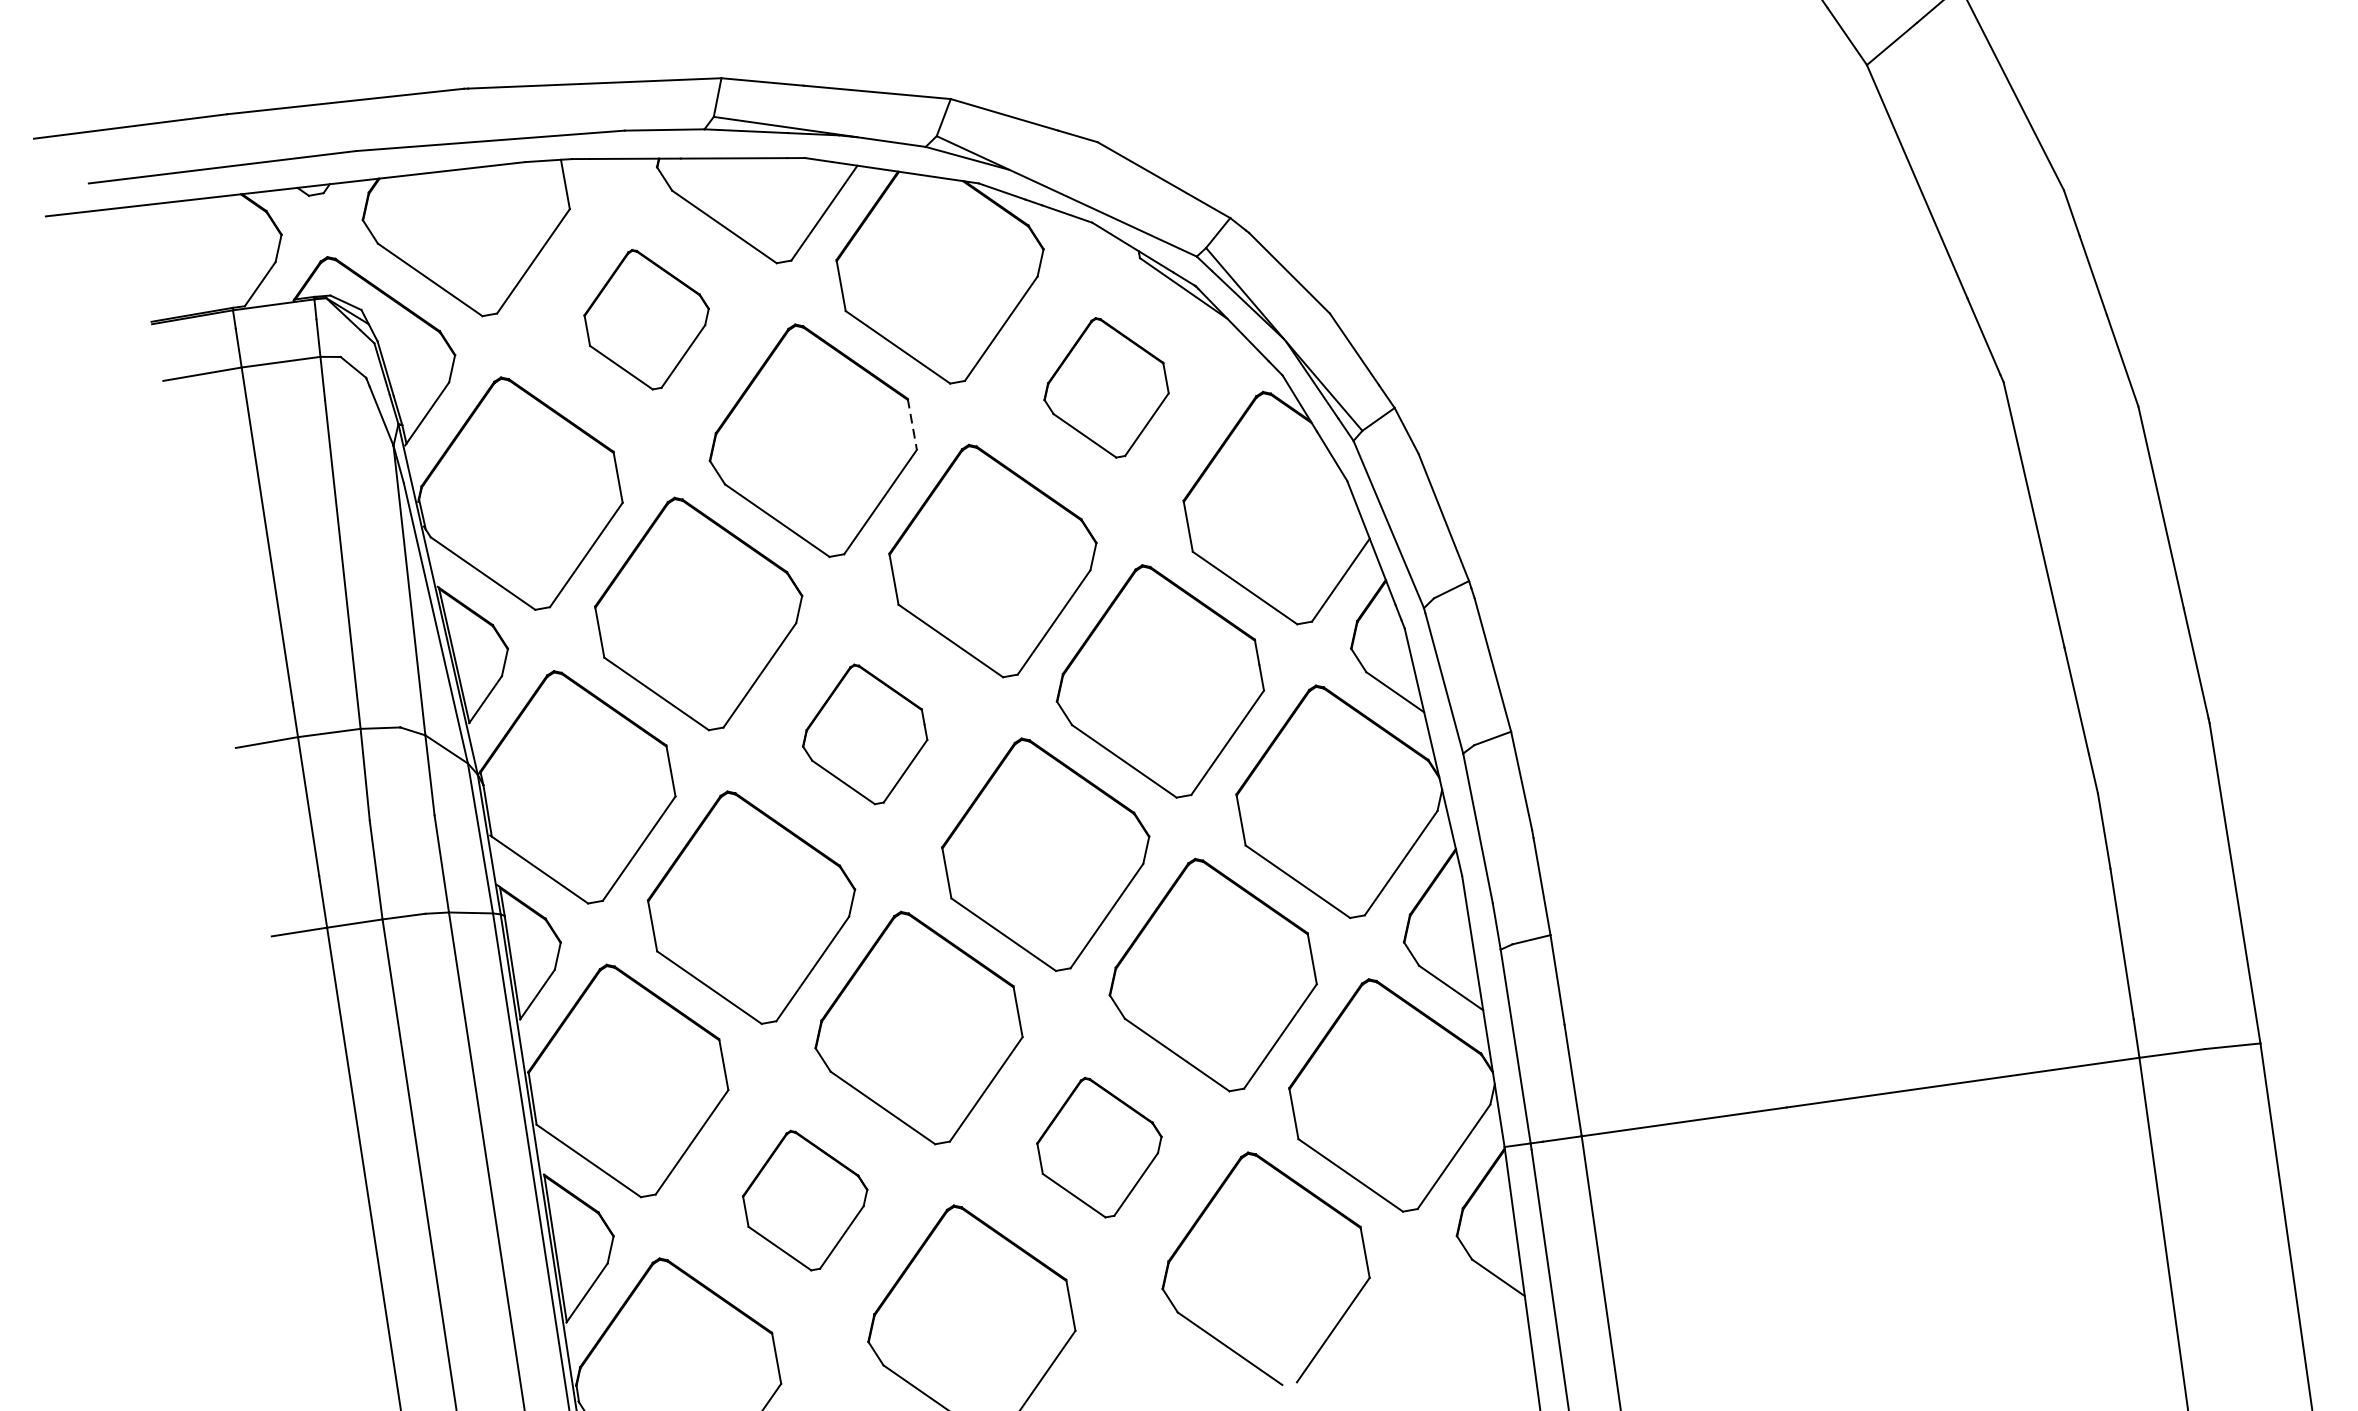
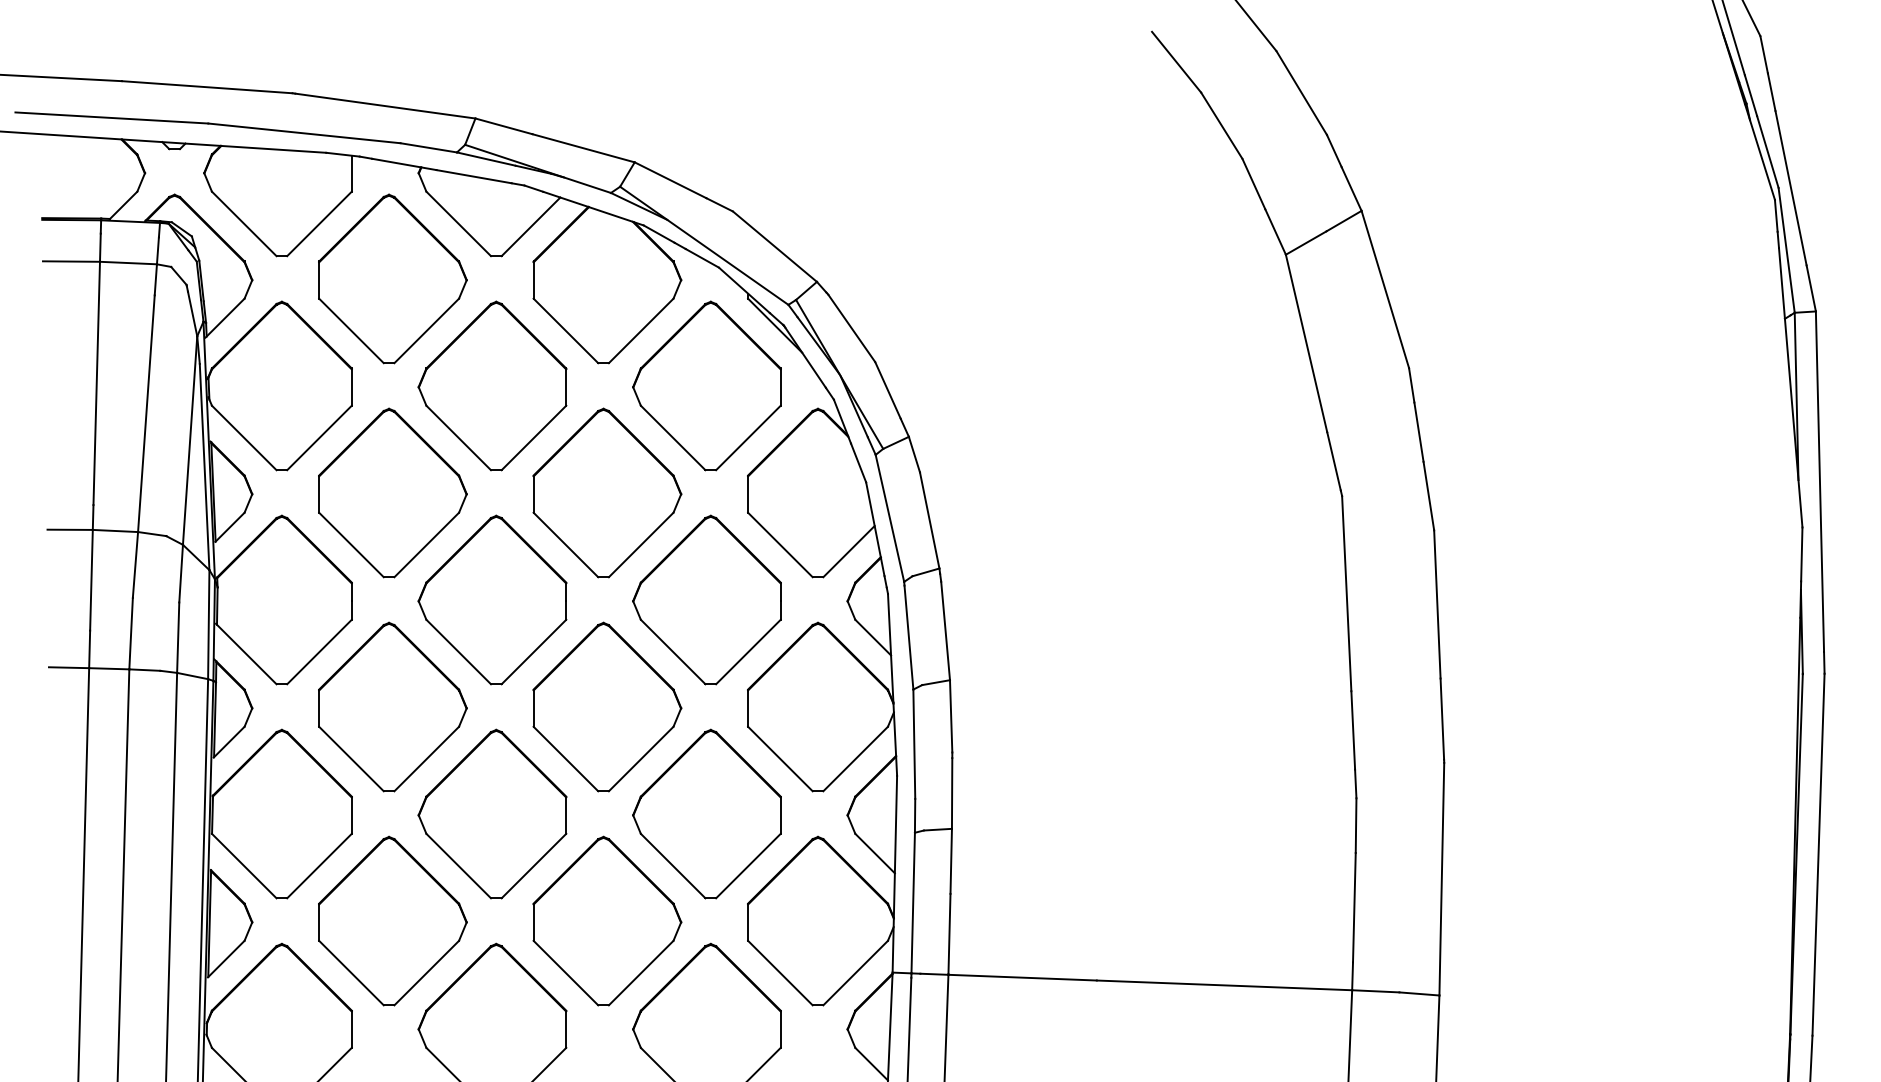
part: (647, 318) -> (392, 278), size x1.67
part: (1104, 387) -> (706, 385), size x1.67
line: (912, 424) -> (566, 387), dashed -> solid
part: (863, 733) -> (492, 599), size x1.67
part: (1100, 1145) -> (607, 920), size x1.67
part: (805, 1199) -> (392, 920), size x1.67

